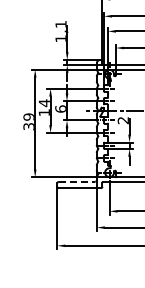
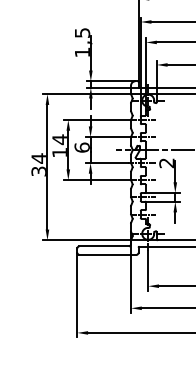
text: (60, 24) -> (81, 33), 1,1 -> 1,5
text: (28, 117) -> (38, 159), 39 -> 34
line: (77, 181) -> (104, 245), dashed -> solid

